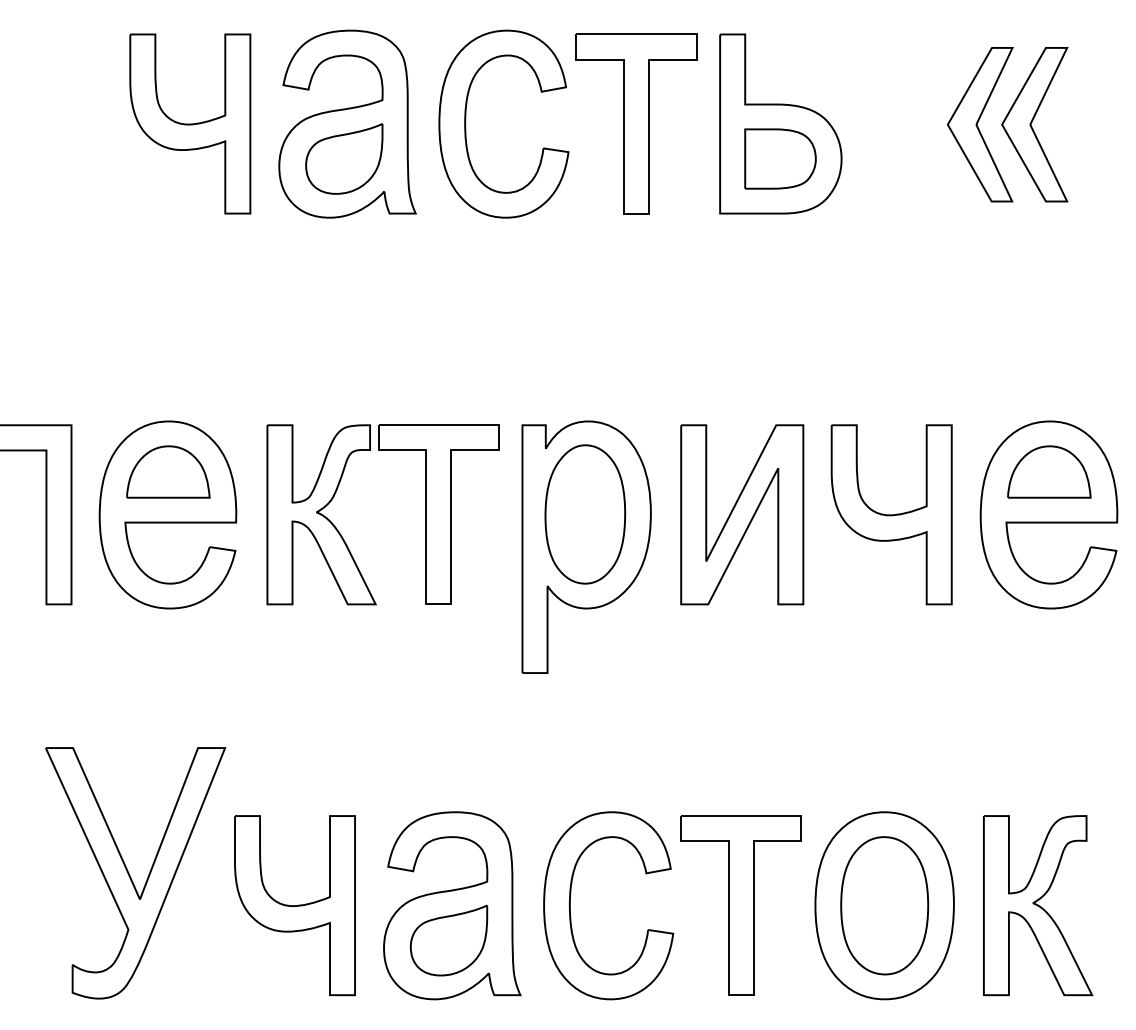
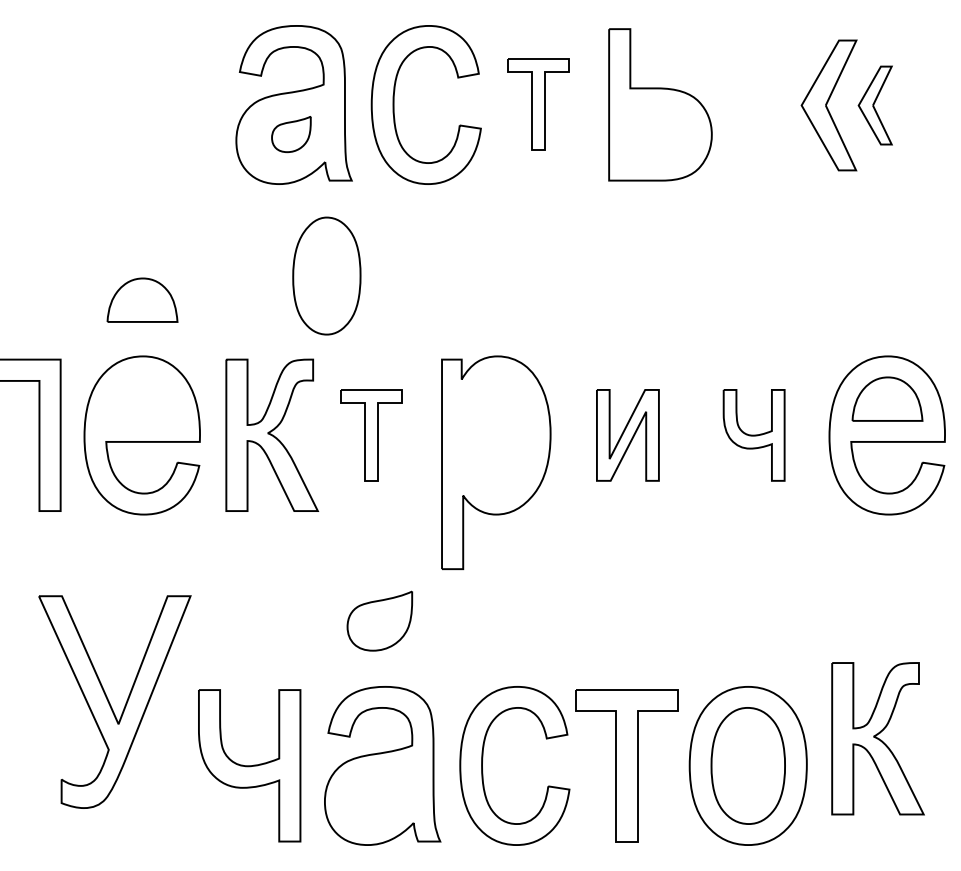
part: (190, 123) -> (161, 104), removed
part: (636, 123) -> (538, 104), size x0.6
part: (1034, 124) -> (874, 105), size x0.6
part: (344, 158) -> (291, 134), size x0.6
part: (780, 158) -> (660, 134), removed
part: (168, 471) -> (142, 299), moved
part: (438, 514) -> (370, 435), size x0.6
part: (585, 514) -> (327, 276), moved
part: (742, 514) -> (628, 435), size x0.6
part: (891, 514) -> (754, 435), size x0.6
part: (135, 873) -> (114, 702), moved
part: (1038, 905) -> (878, 738), moved
part: (448, 940) -> (379, 621), moved

